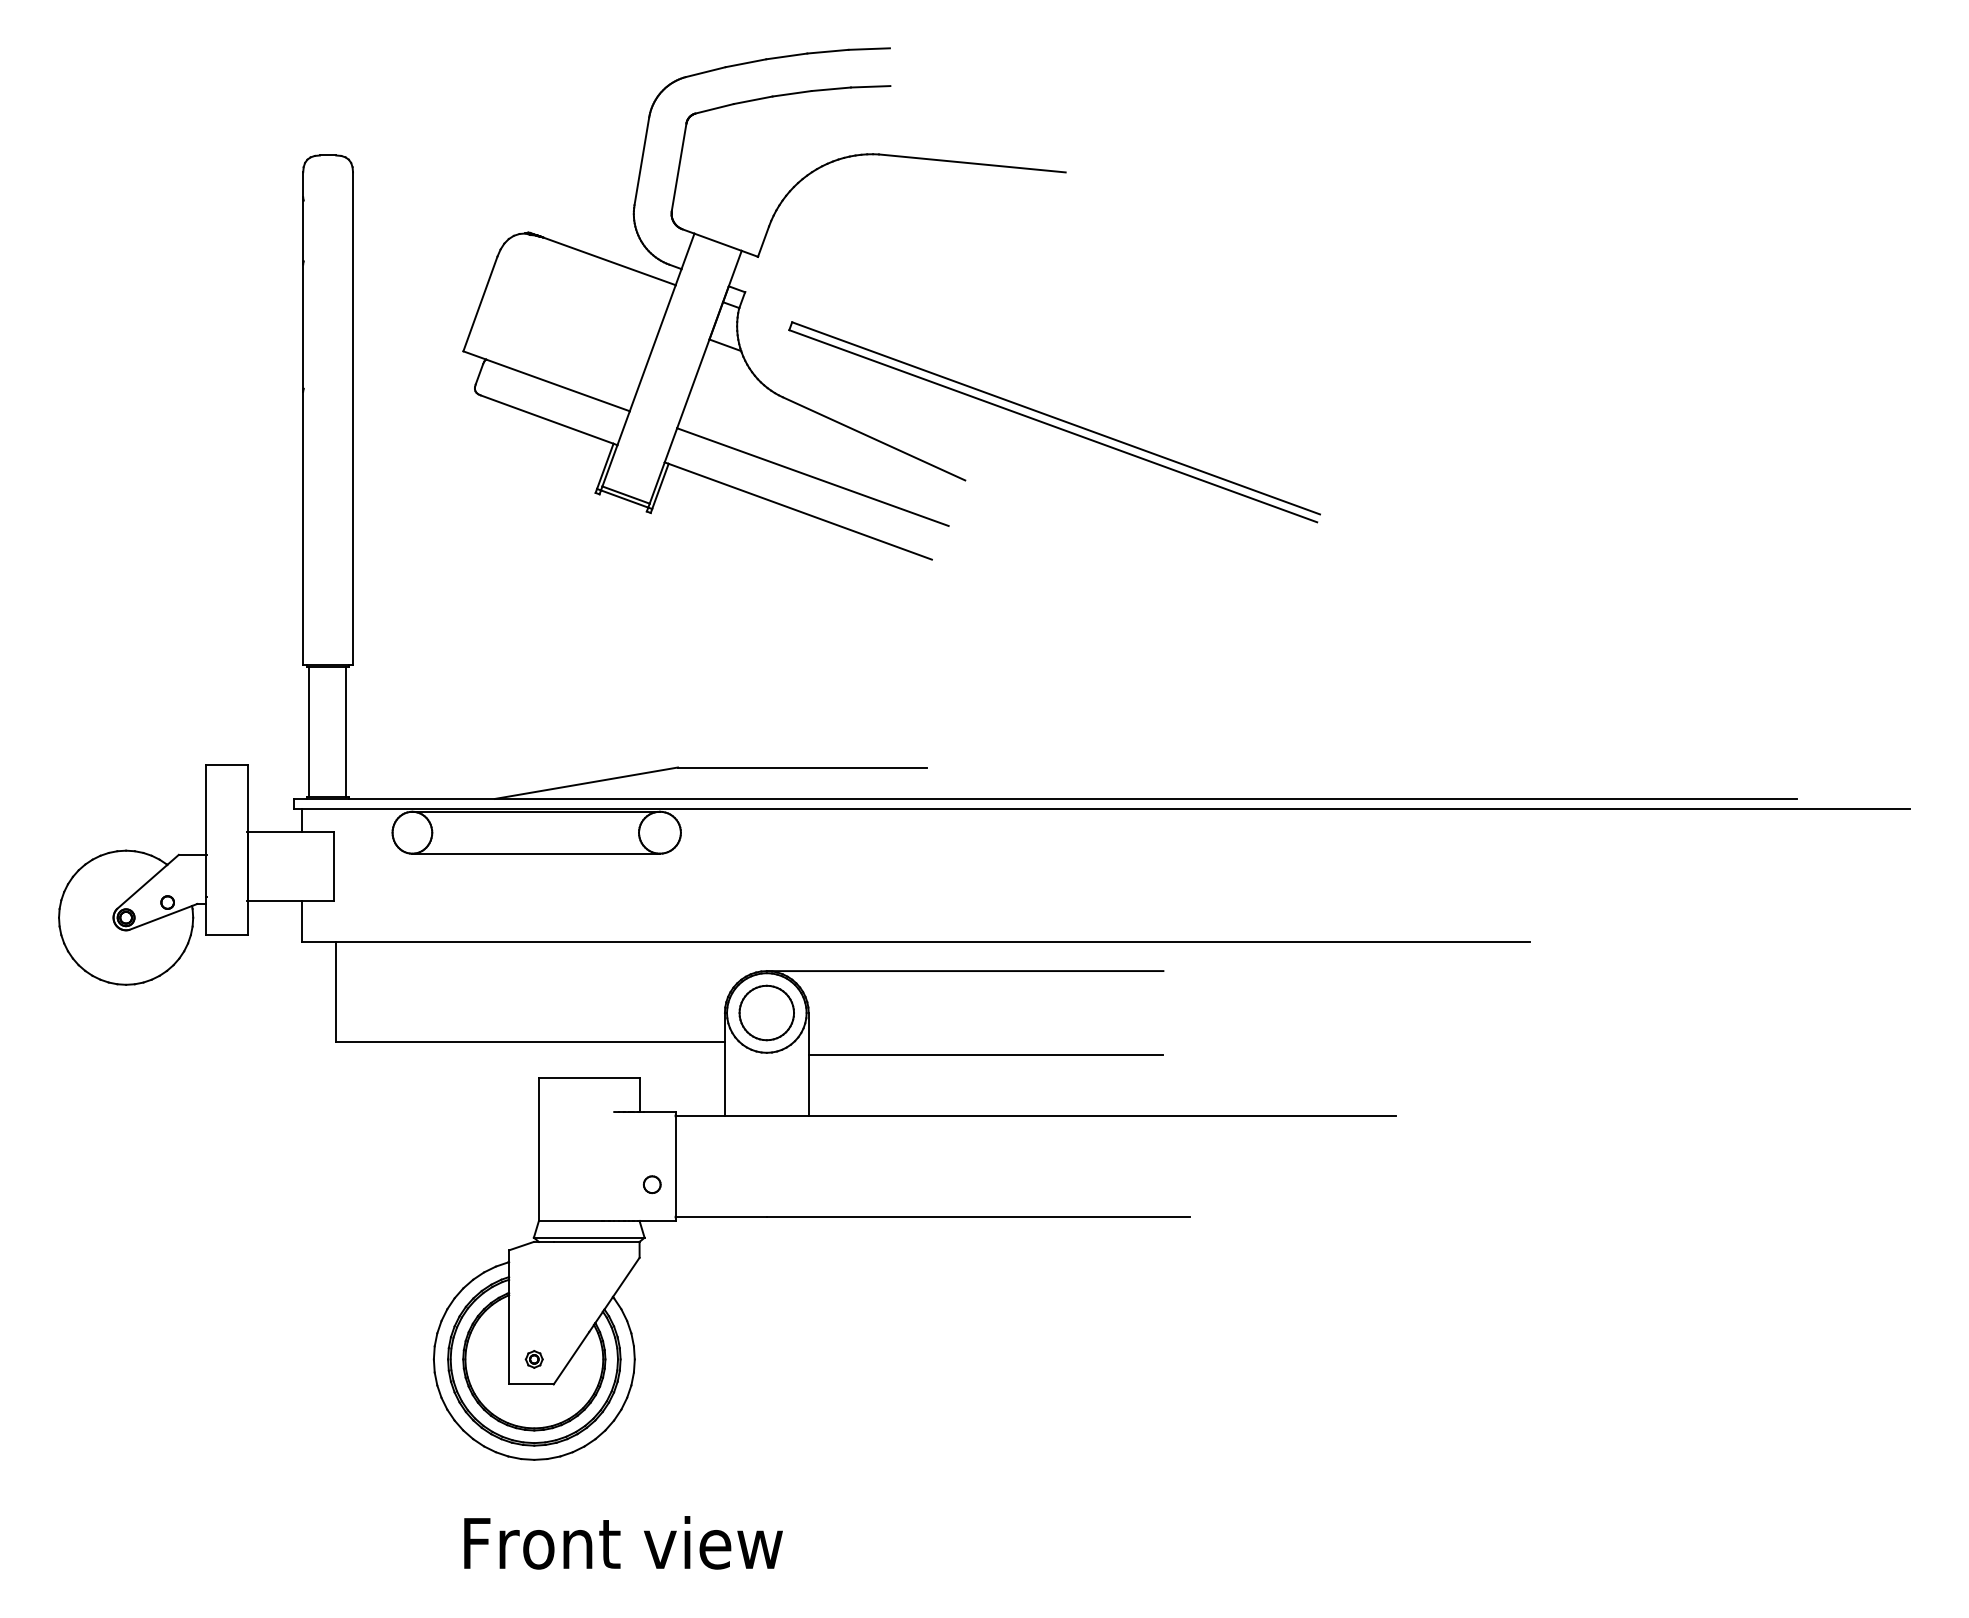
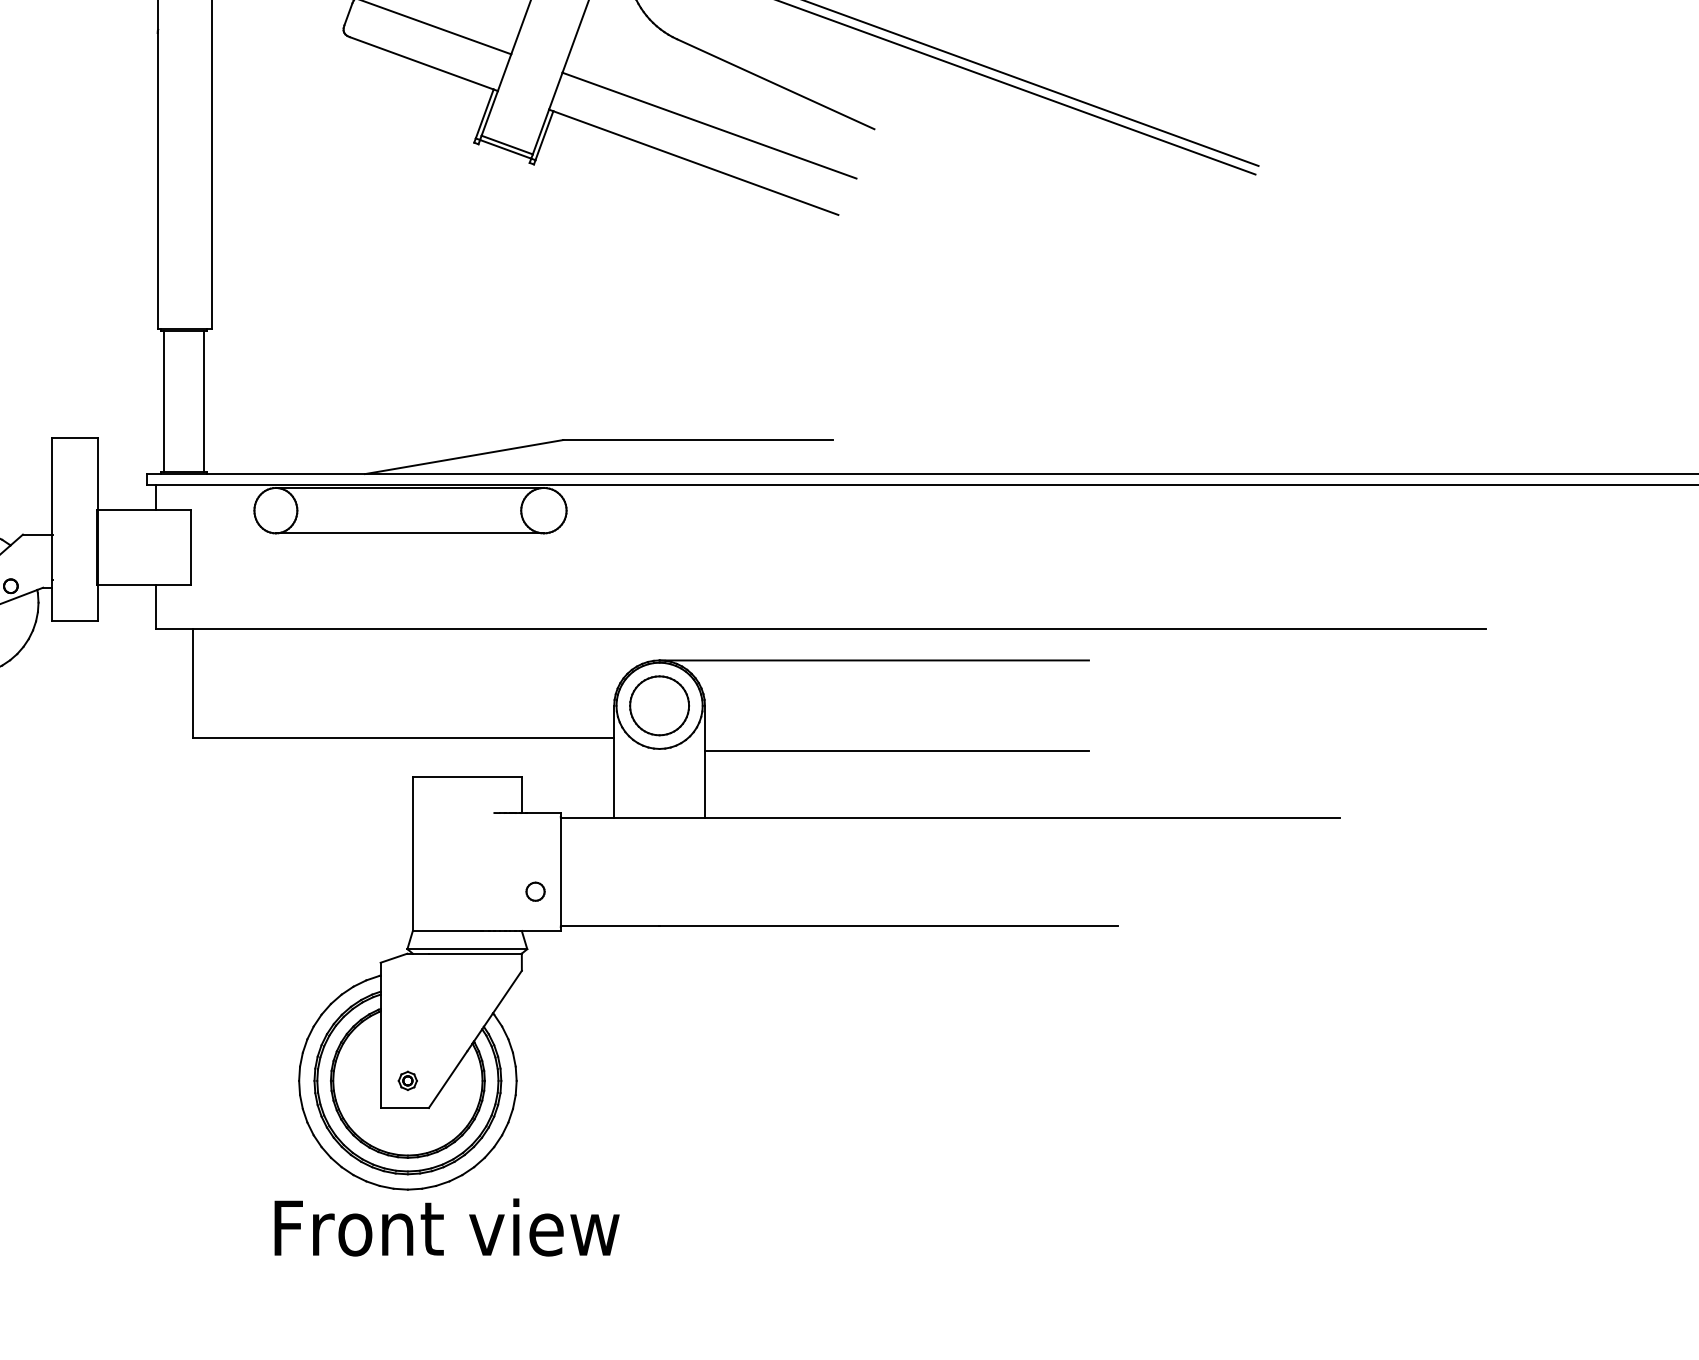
text: (623, 1542) -> (447, 1227), moved

